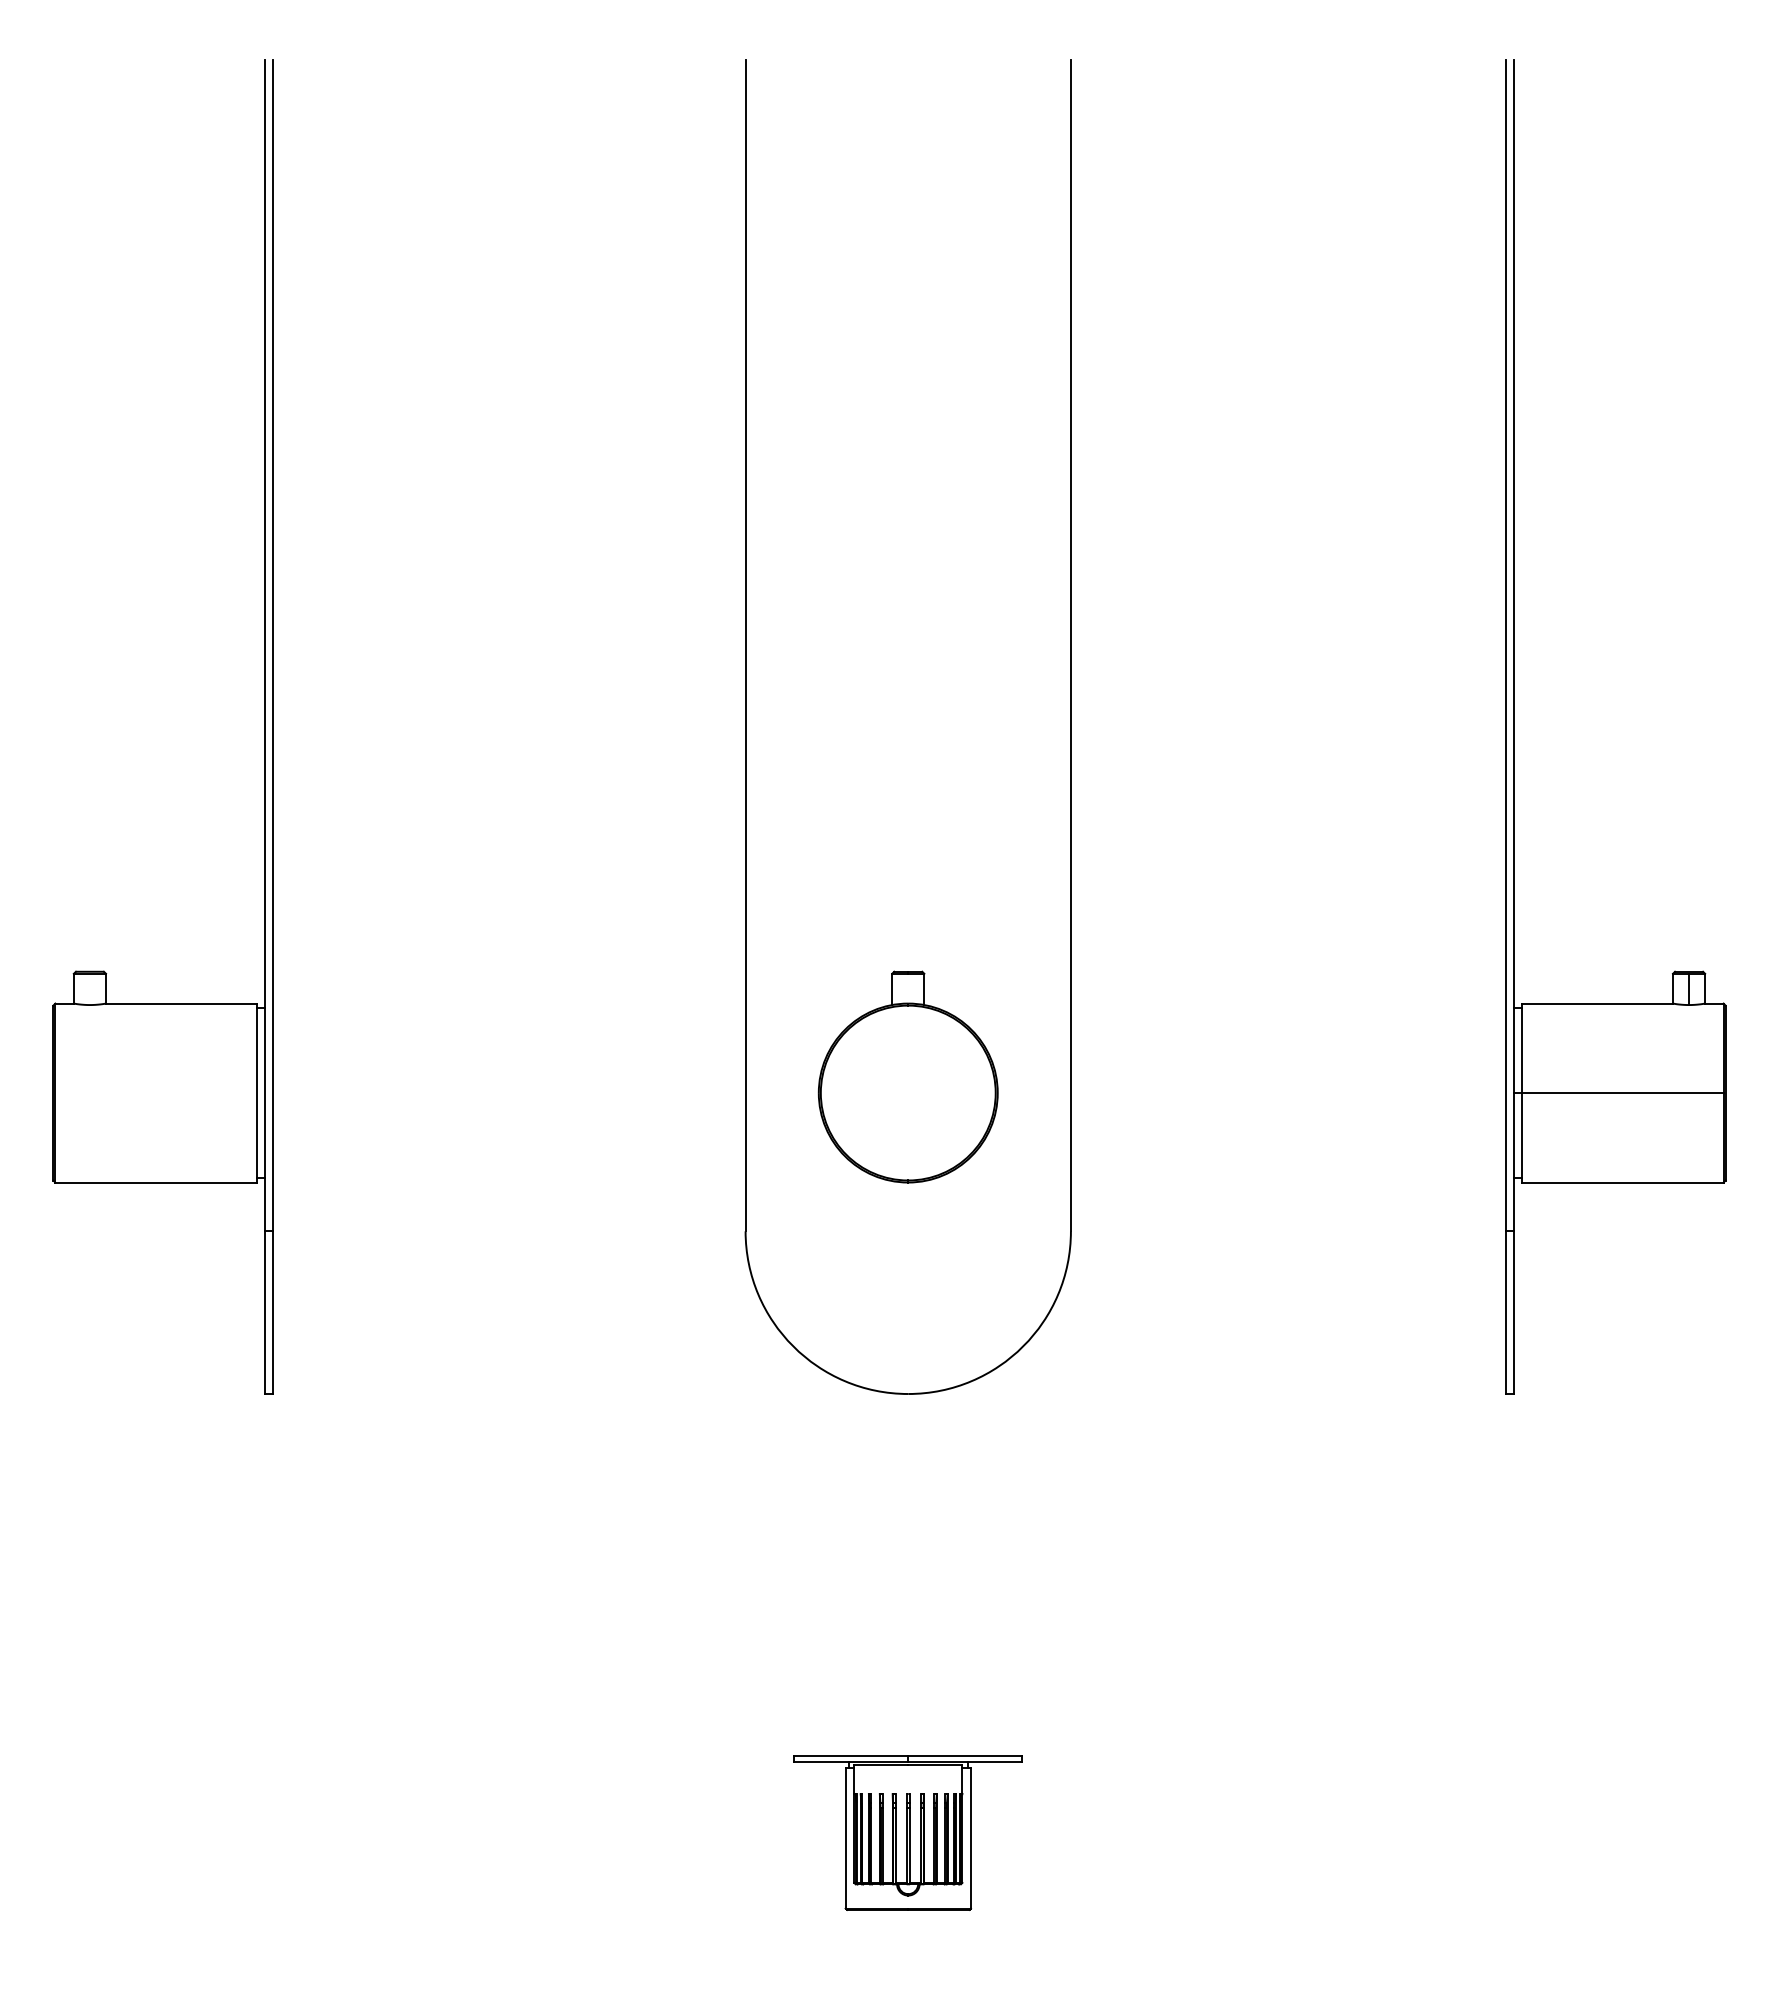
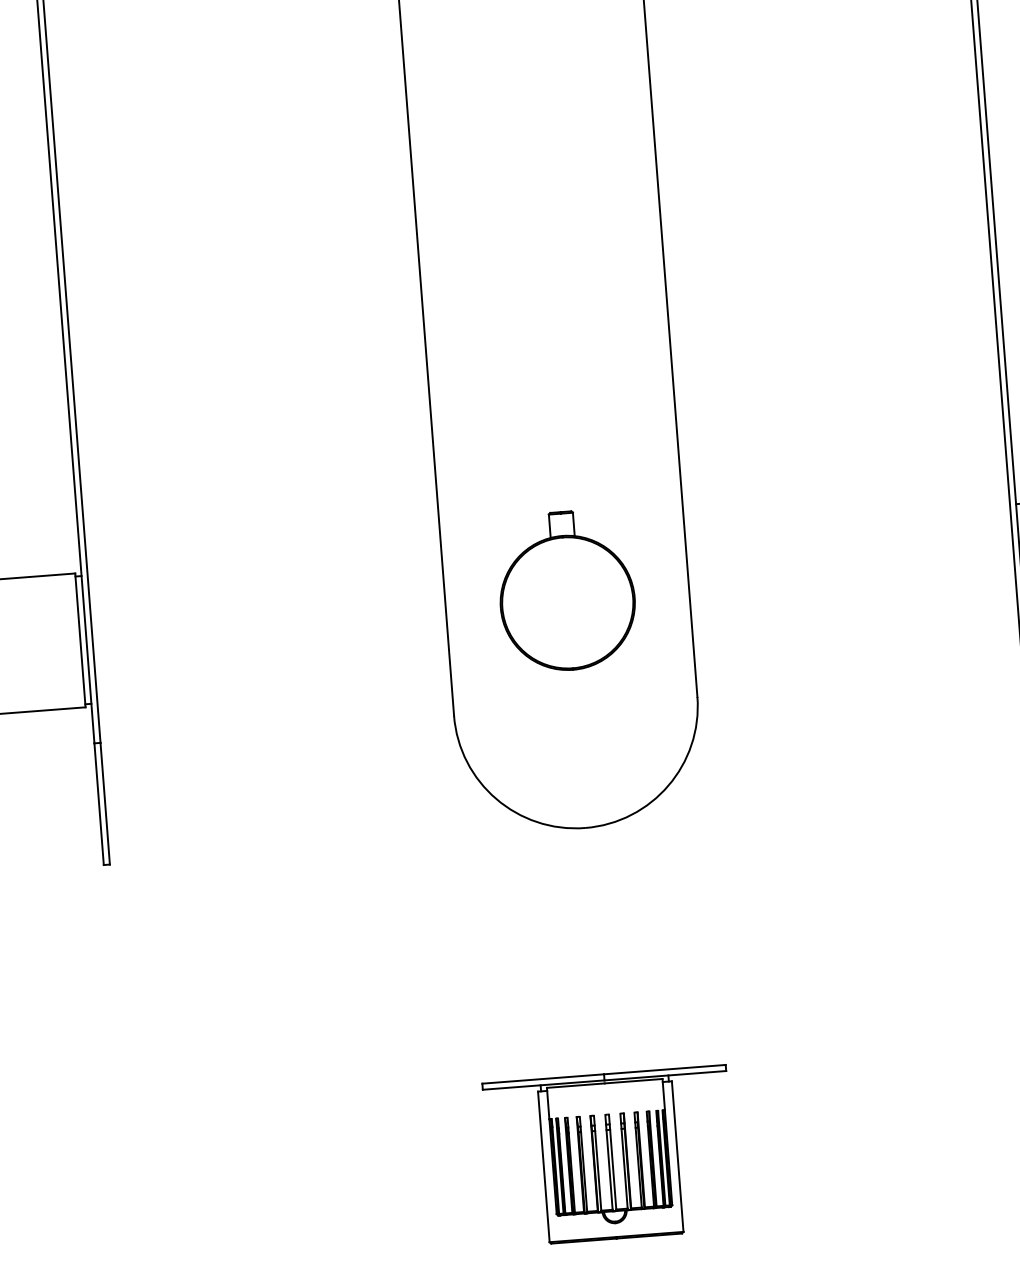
part: (908, 1832) -> (610, 1155), size x1.43

